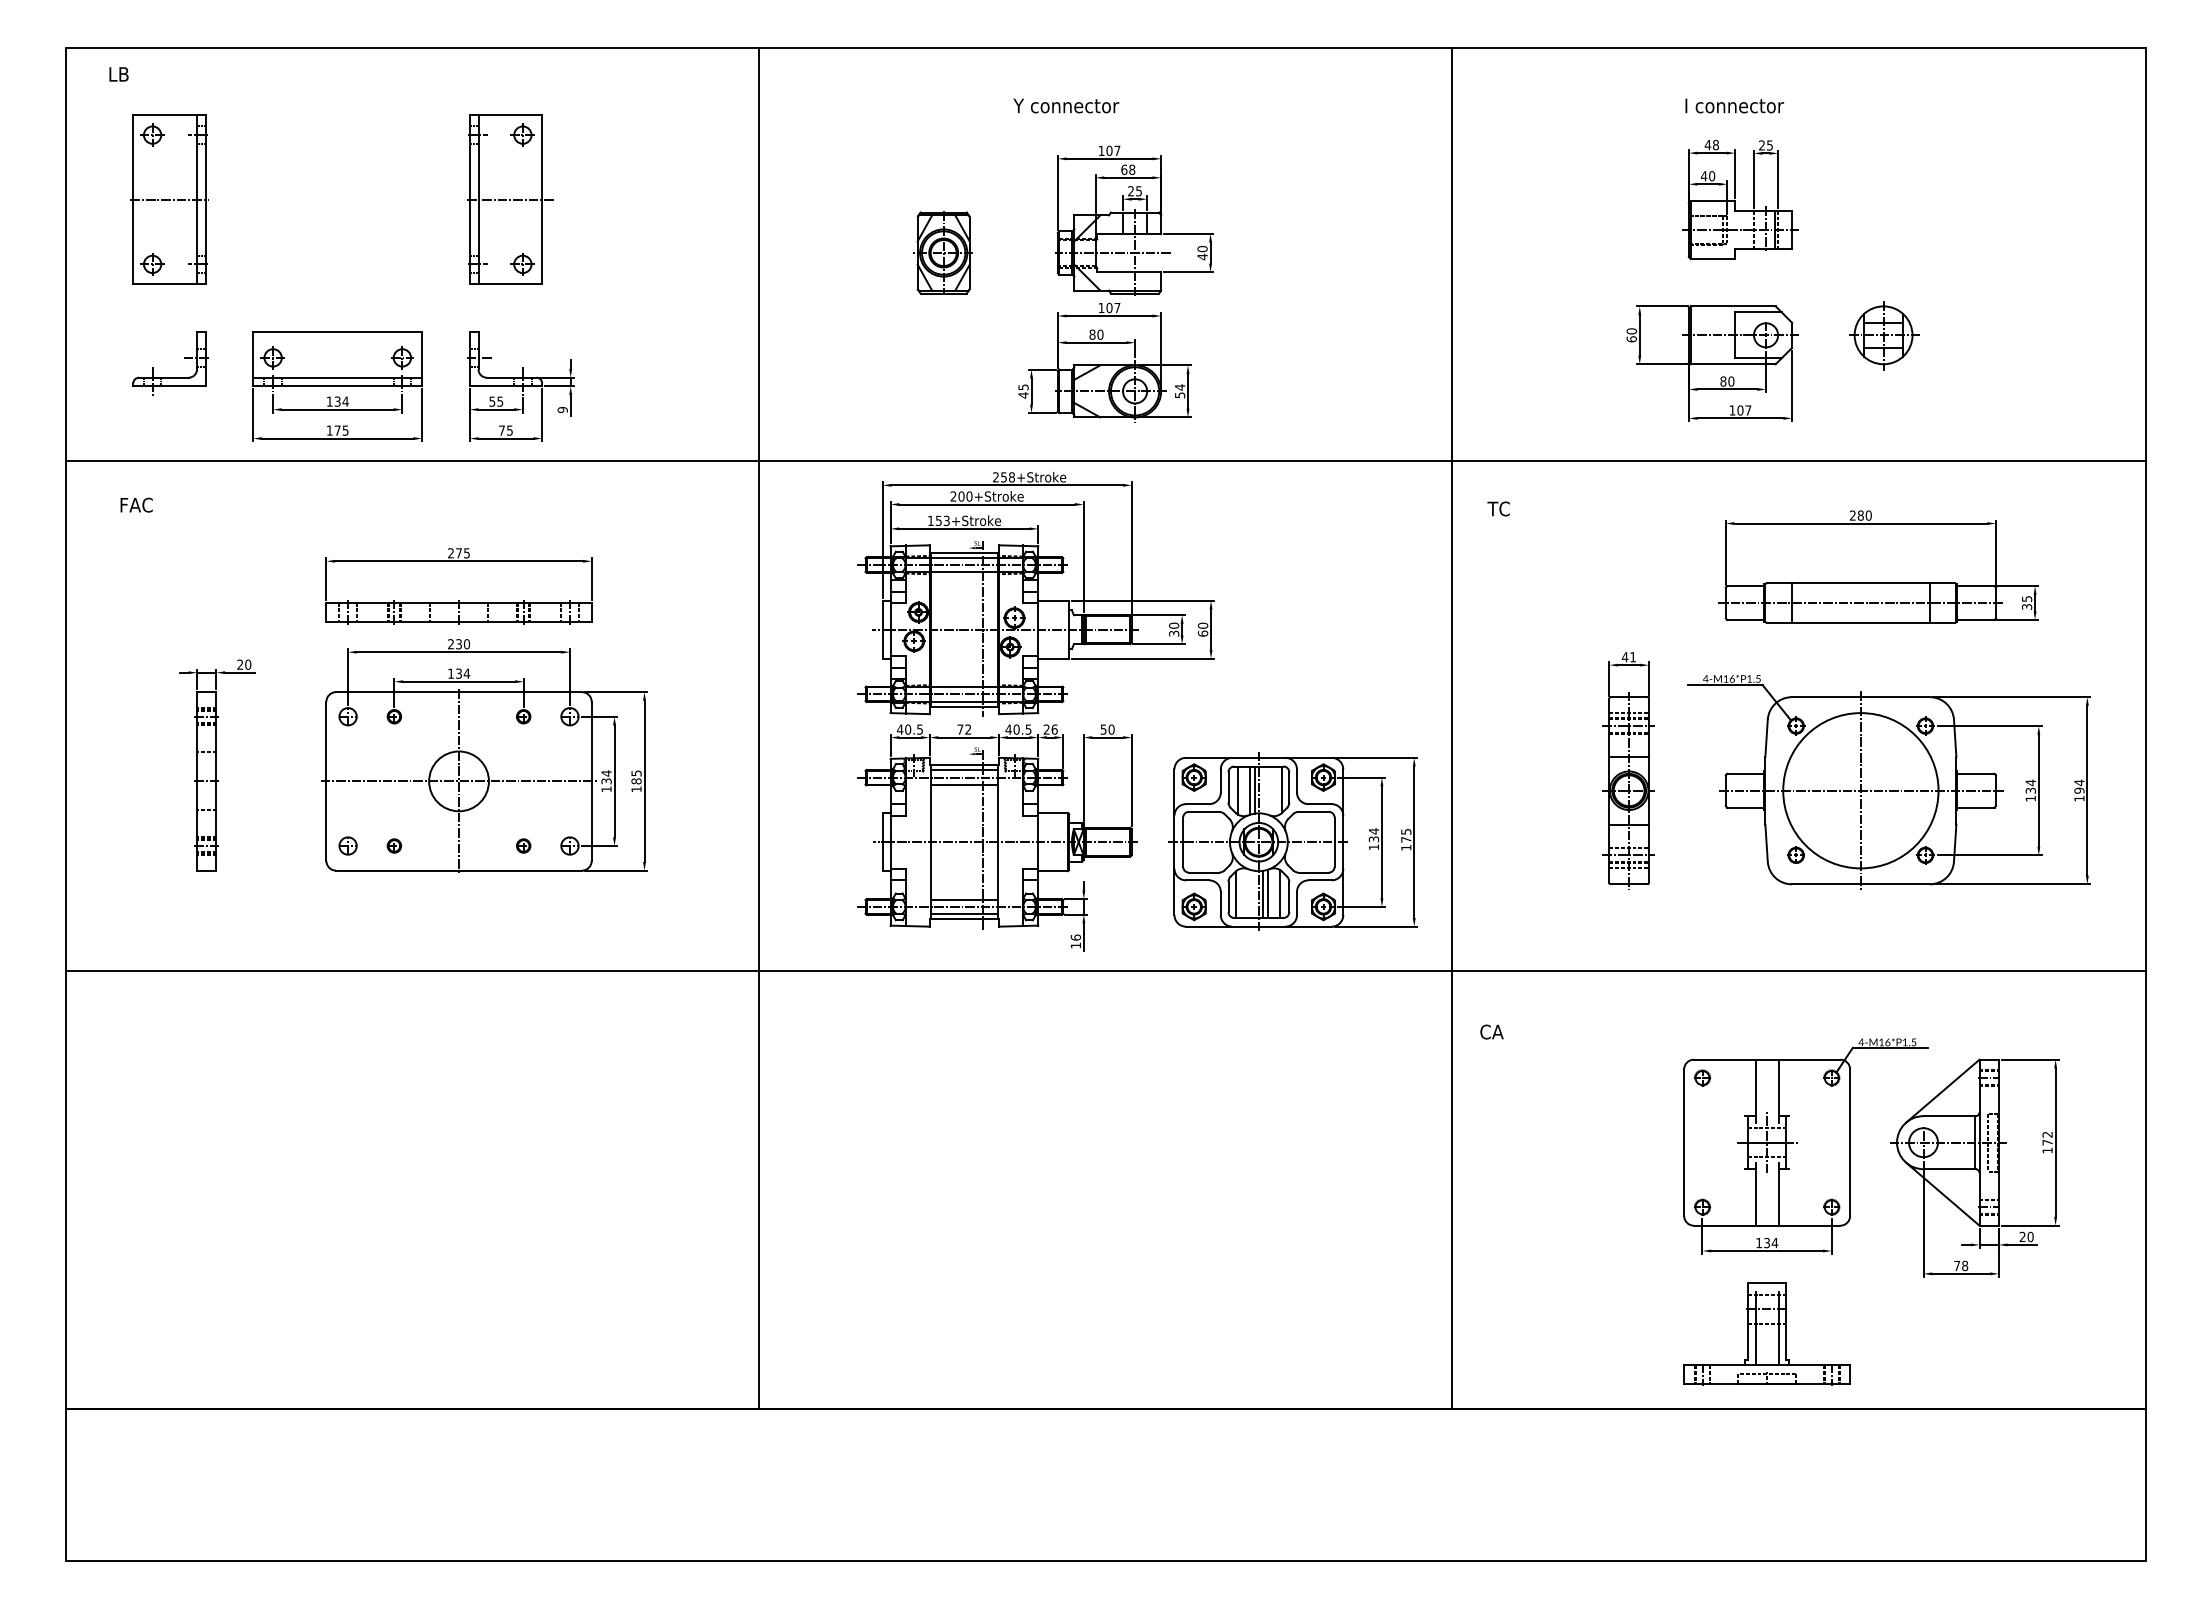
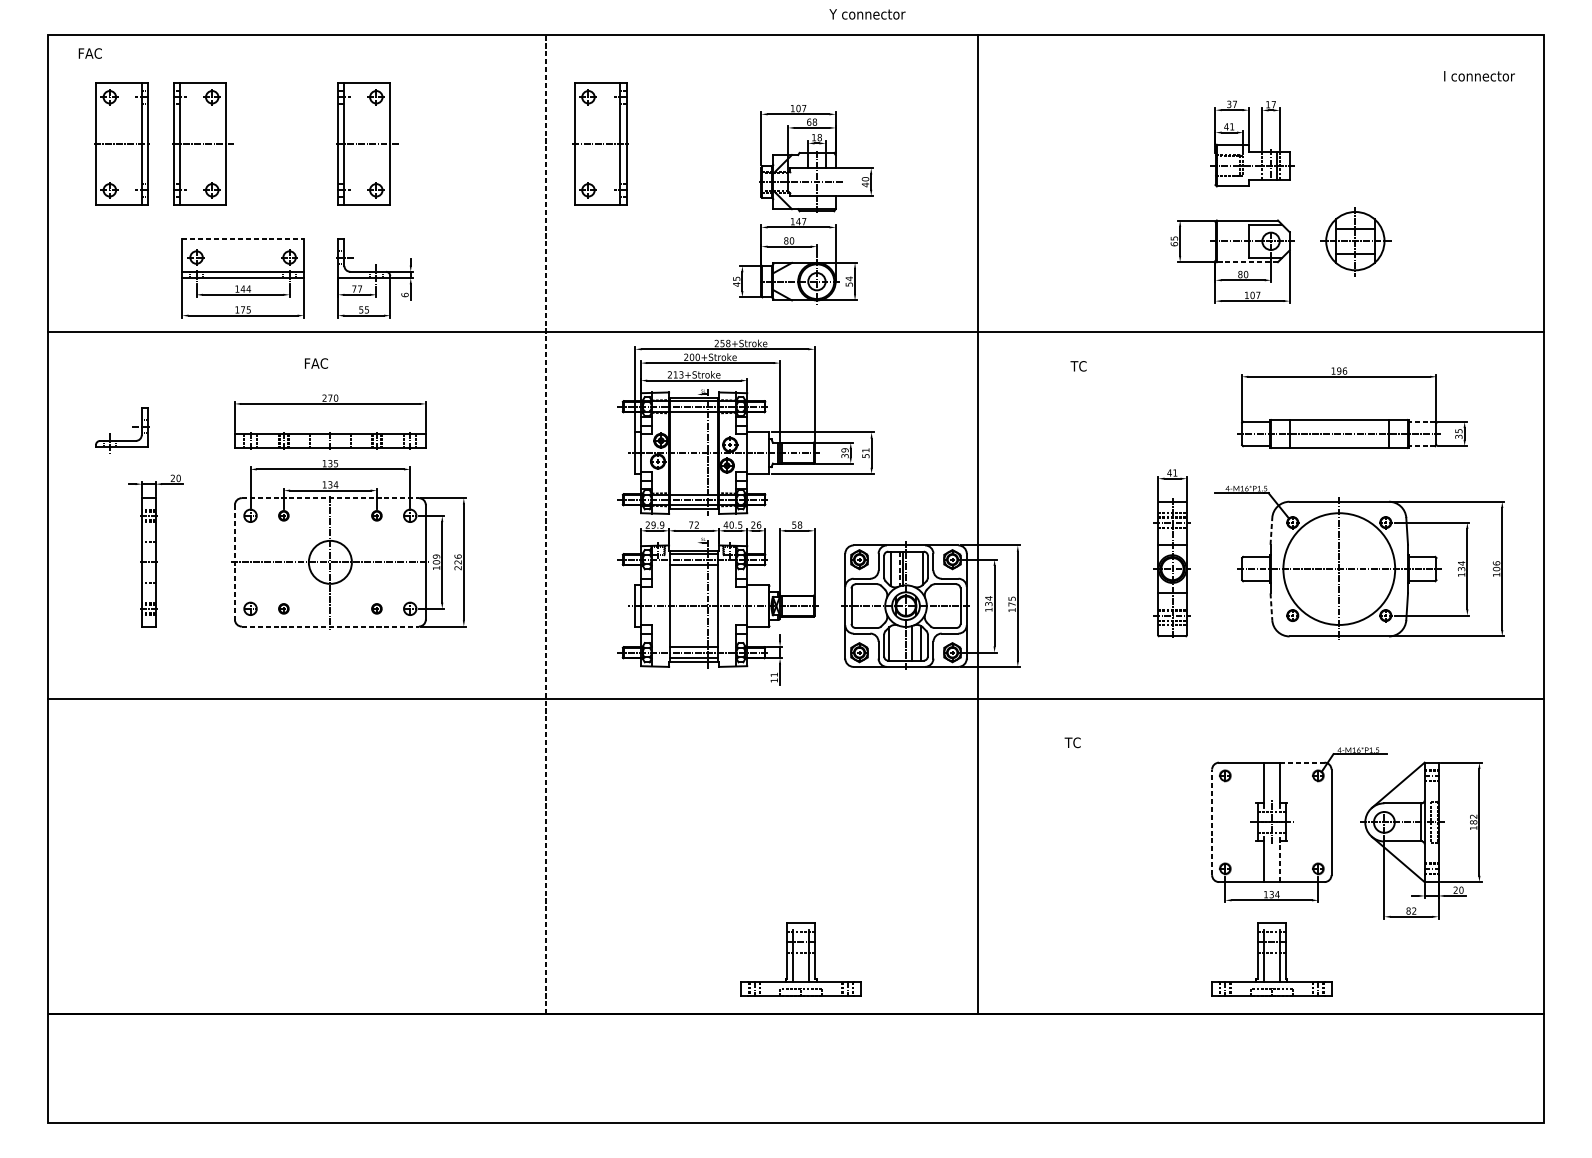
text: (126, 74) -> (91, 53), LB -> FAC
text: (1066, 105) -> (867, 14), moved
text: (1734, 105) -> (1479, 75), moved
text: (1711, 144) -> (1231, 103), 48 -> 37
text: (1765, 145) -> (1270, 104), 25 -> 17
text: (1712, 176) -> (1232, 127), 40 -> 41
text: (1135, 191) -> (817, 137), 25 -> 18
part: (282, 199) -> (203, 143), added
part: (834, 199) -> (600, 143), added
part: (942, 252) -> (678, 181), removed
text: (1109, 307) -> (798, 221), 107 -> 147
line: (338, 331) -> (243, 238), solid -> dashed
text: (1631, 331) -> (1174, 238), 60 -> 65
part: (1884, 335) -> (1356, 241), size x1.4
line: (1732, 364) -> (1246, 262), solid -> dashed
part: (170, 377) -> (122, 440), moved
text: (337, 401) -> (242, 288), 134 -> 144
text: (496, 401) -> (357, 288), 55 -> 77
text: (562, 409) -> (404, 294), 9 -> 6
text: (501, 430) -> (360, 309), 75 -> 55
text: (136, 504) -> (316, 363), moved
text: (1860, 515) -> (1339, 371), 280 -> 196
text: (934, 520) -> (672, 374), 153+Stroke -> 213+Stroke
text: (466, 553) -> (335, 398), 275 -> 270
line: (1975, 586) -> (1421, 422), solid -> dashed
line: (1975, 619) -> (1421, 445), solid -> dashed
text: (1174, 625) -> (845, 450), 30 -> 39
text: (1202, 629) -> (865, 453), 60 -> 51
text: (459, 644) -> (330, 463), 230 -> 135
line: (459, 692) -> (330, 498), solid -> dashed
line: (758, 728) -> (545, 524), solid -> dashed
line: (1451, 728) -> (977, 524), moved
text: (909, 729) -> (654, 525), 40.5 -> 29.9
text: (1111, 729) -> (799, 525), 50 -> 58
line: (1766, 738) -> (1271, 531), solid -> dashed
text: (606, 777) -> (436, 559), 134 -> 109
line: (326, 781) -> (234, 562), solid -> dashed
text: (636, 781) -> (458, 562), 185 -> 226
text: (2079, 786) -> (1496, 566), 194 -> 106
line: (1250, 791) -> (899, 569), solid -> dashed
line: (1766, 843) -> (1271, 607), solid -> dashed
line: (459, 870) -> (330, 626), solid -> dashed
line: (1262, 893) -> (908, 643), removed
text: (1075, 937) -> (774, 674), 16 -> 11
text: (1491, 1031) -> (1073, 742), CA -> TC
line: (1809, 1059) -> (1302, 762), solid -> dashed
line: (1684, 1142) -> (1212, 822), solid -> dashed
text: (2047, 1142) -> (1473, 822), 172 -> 182
line: (1778, 1193) -> (1279, 858), solid -> dashed
text: (1961, 1265) -> (1411, 910), 78 -> 82
part: (1112, 1333) -> (800, 959), added

